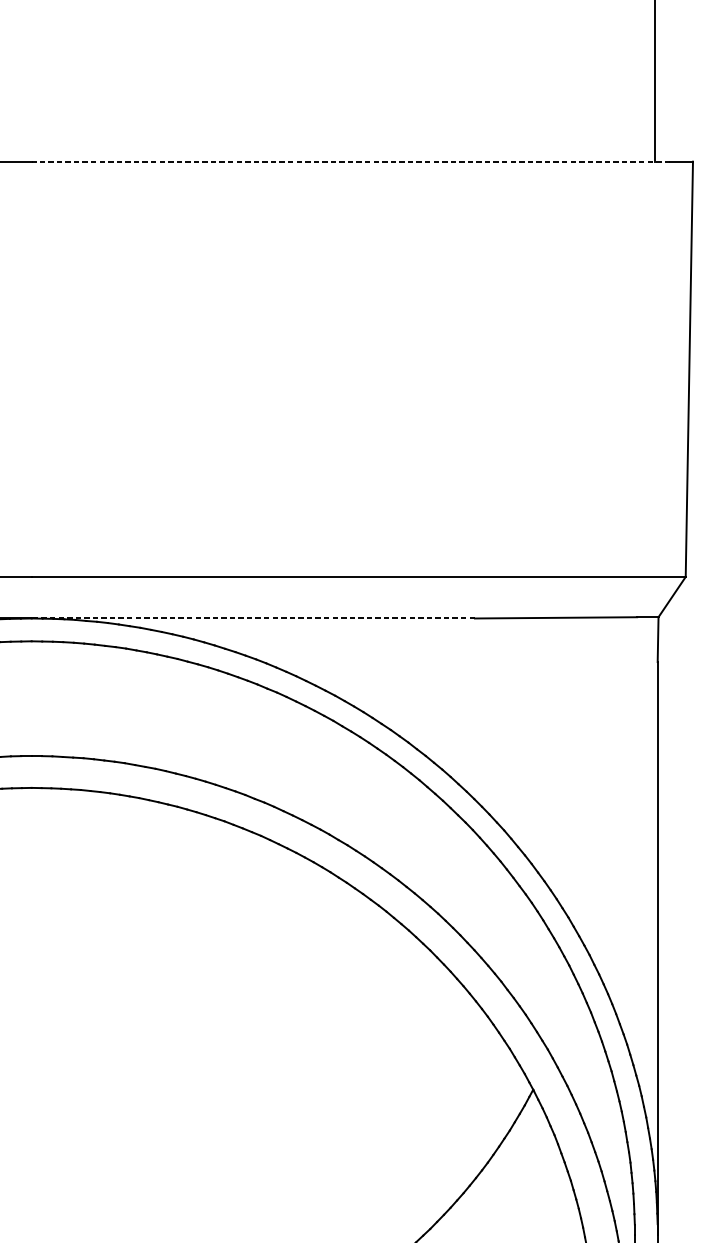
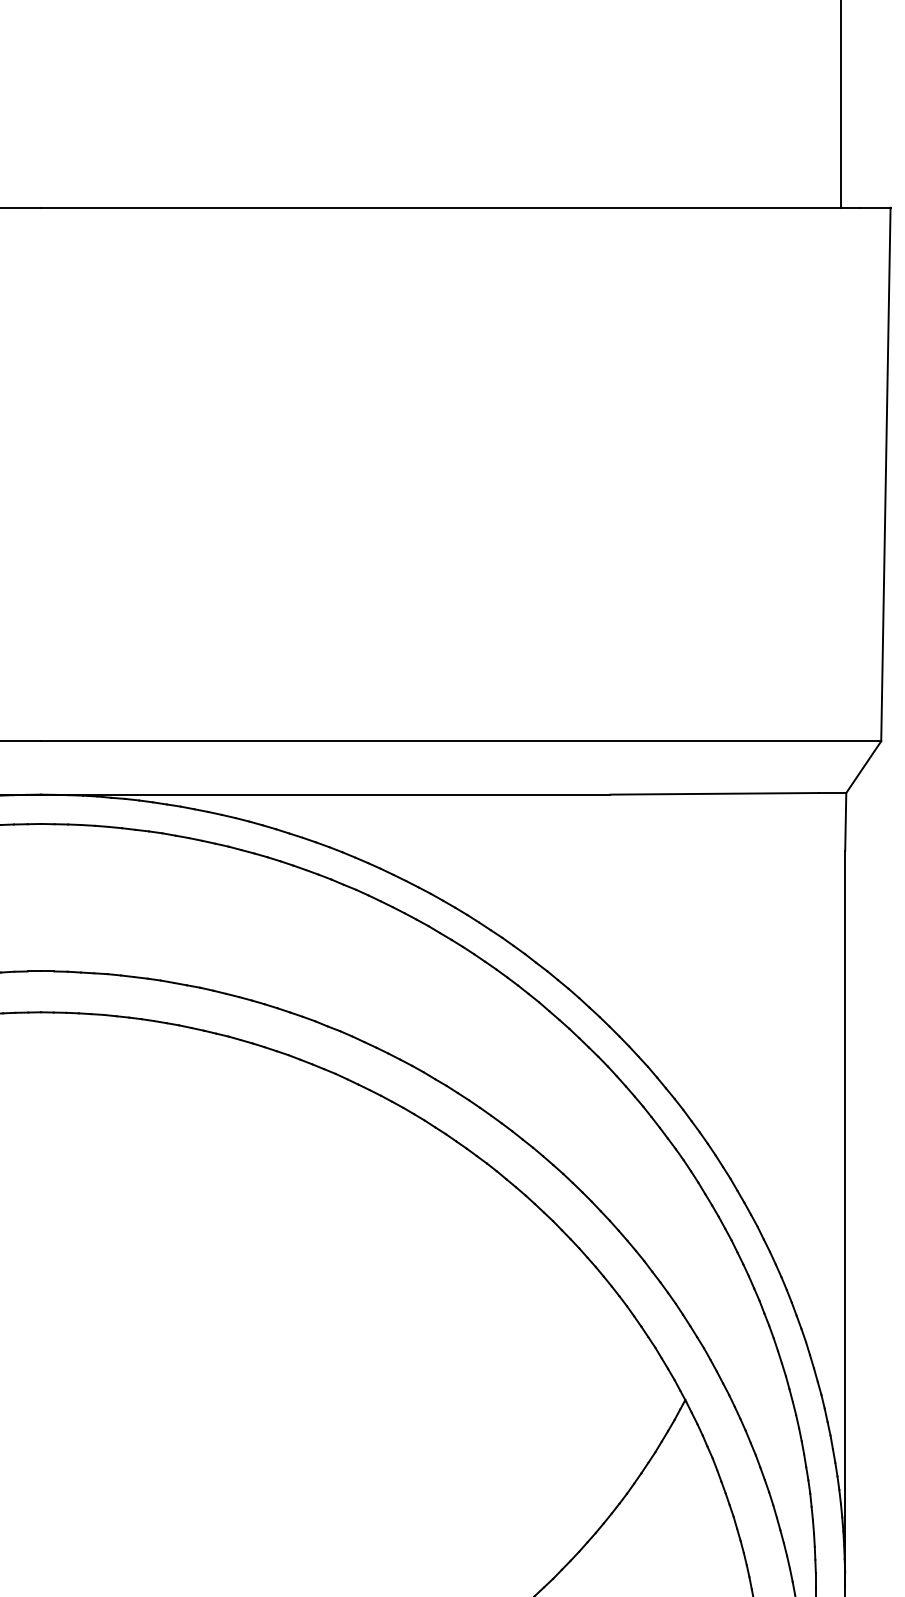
line: (350, 161) -> (450, 207), dashed -> solid
line: (253, 618) -> (325, 794), dashed -> solid

